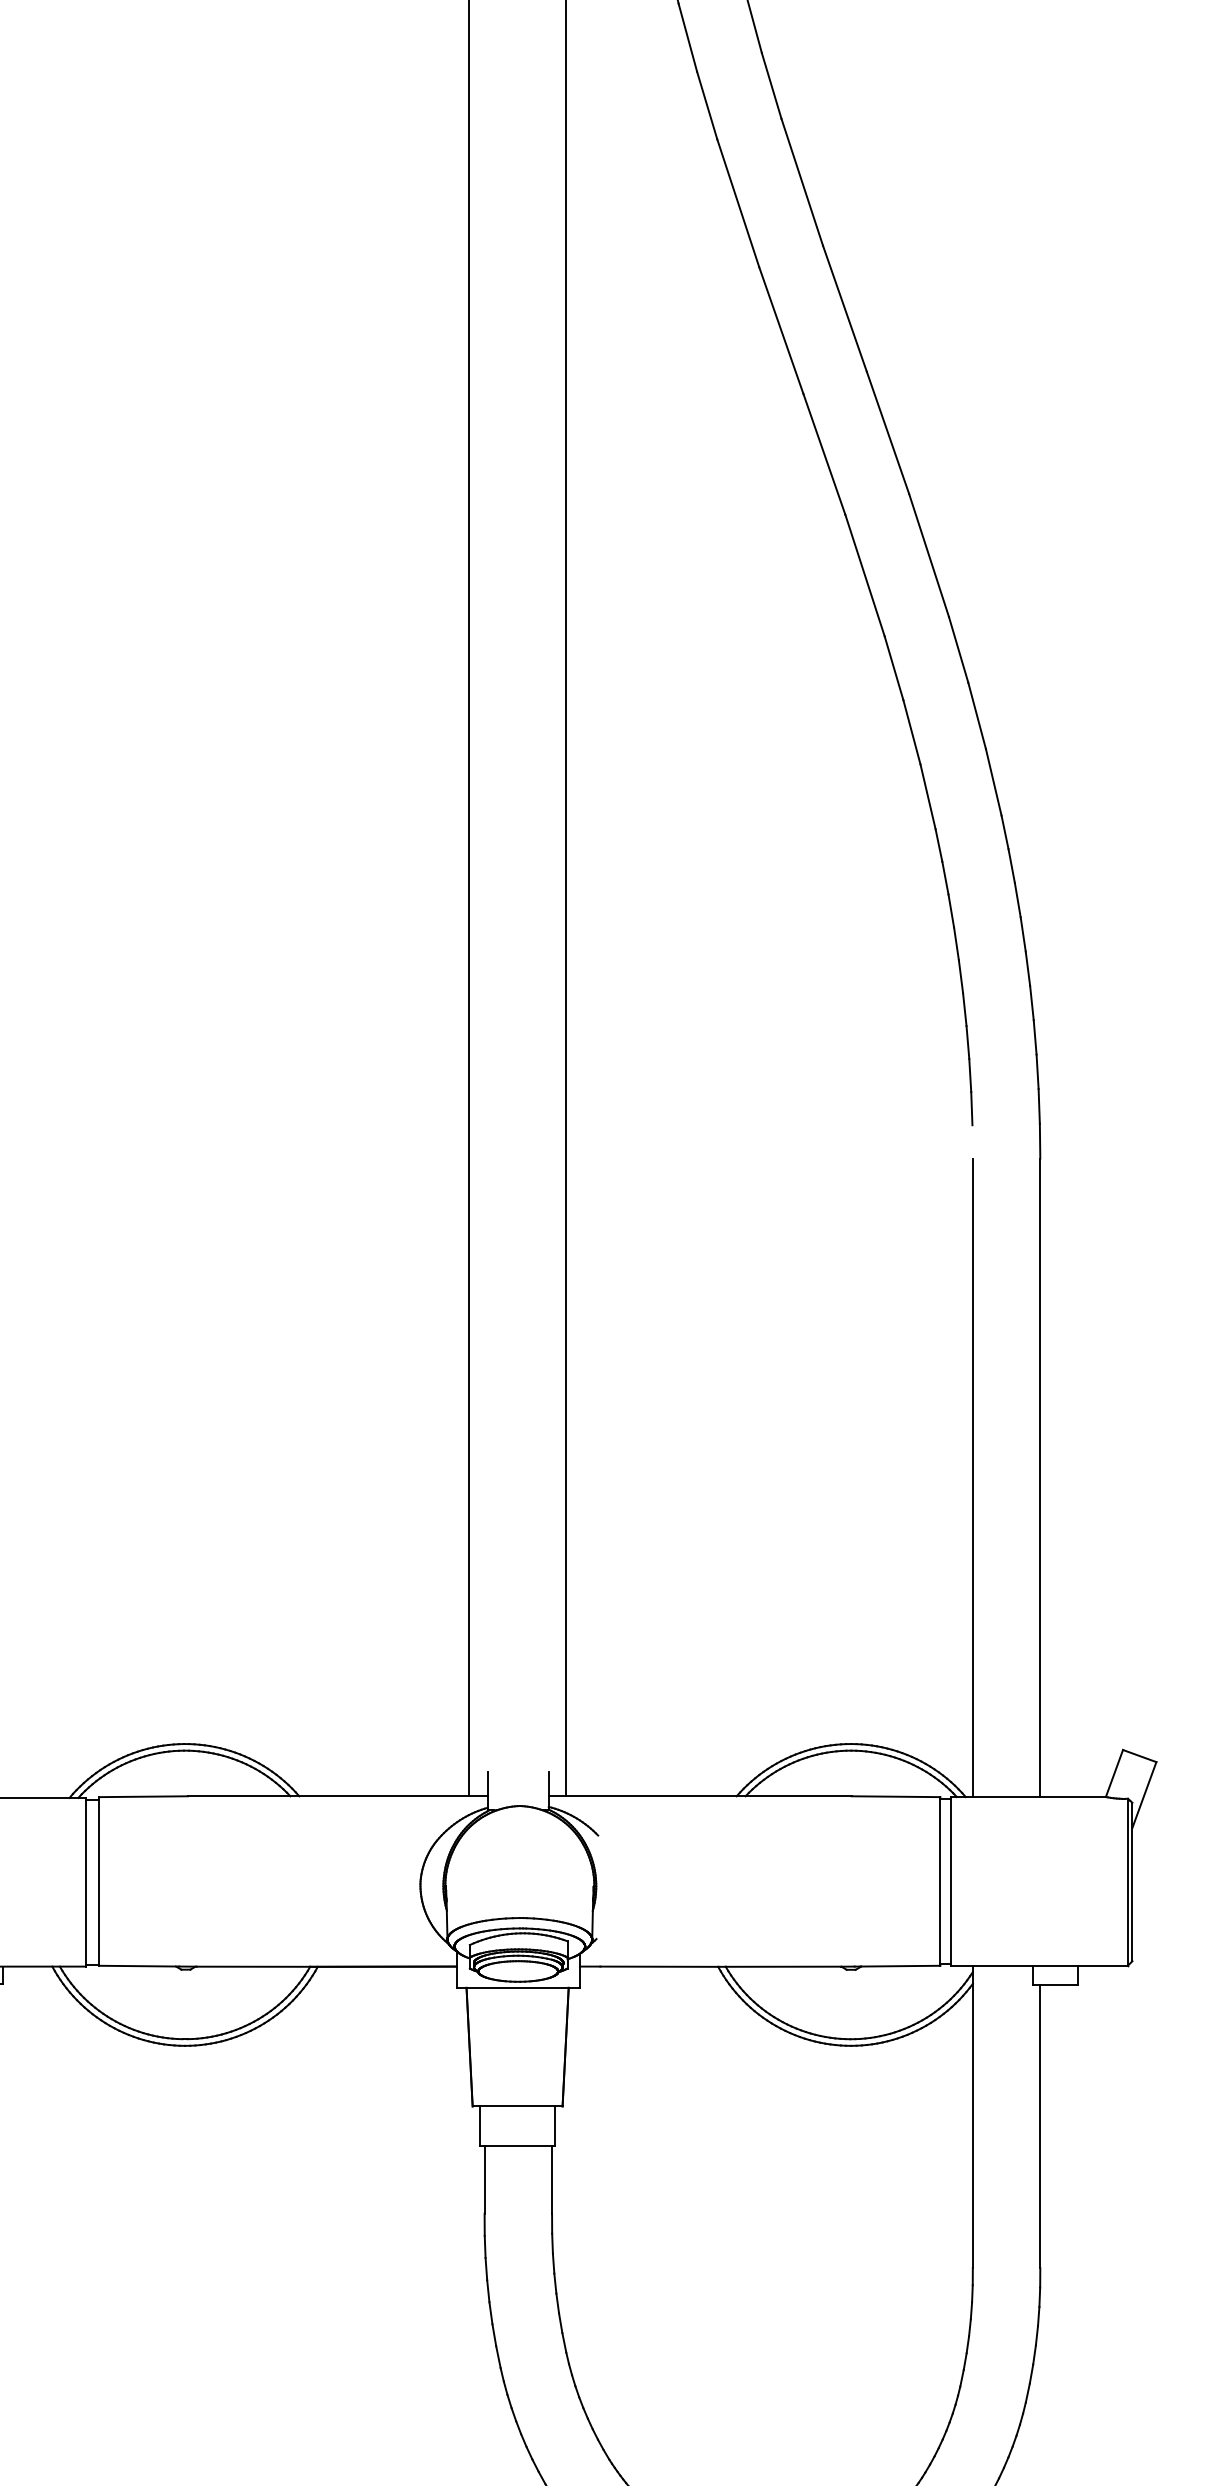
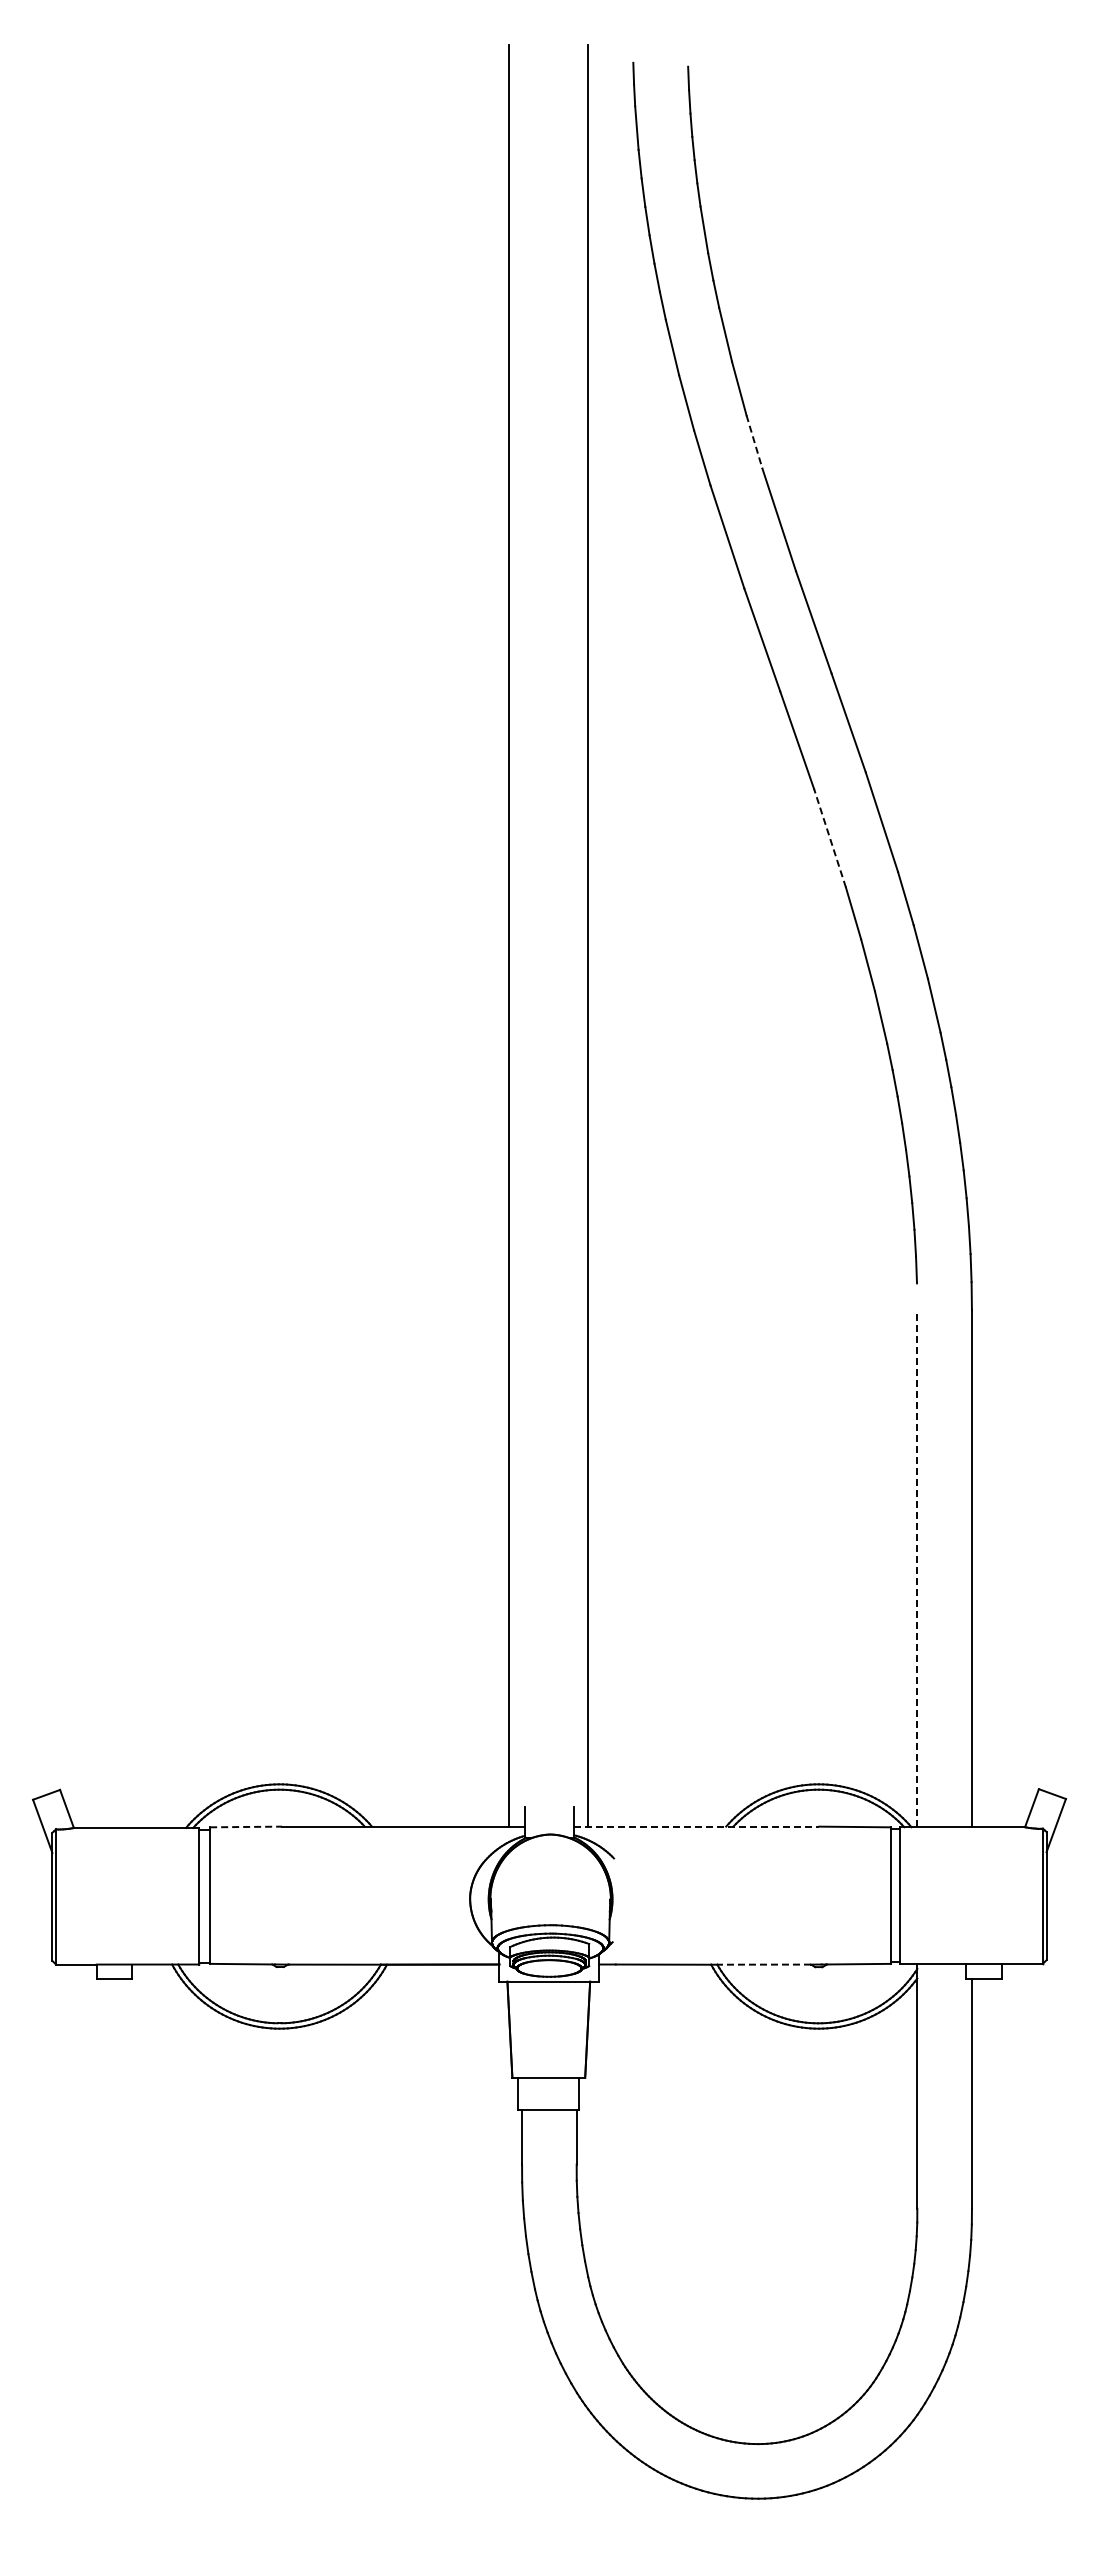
line: (771, 85) -> (754, 441), solid -> dashed
line: (865, 575) -> (830, 838), solid -> dashed
line: (973, 1477) -> (917, 1568), solid -> dashed
line: (144, 1796) -> (246, 1826), solid -> dashed
line: (700, 1796) -> (696, 1826), solid -> dashed
line: (784, 1966) -> (764, 1964), solid -> dashed

